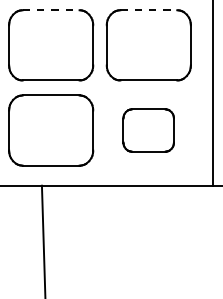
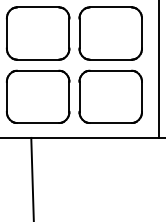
line: (51, 10) -> (38, 7), dashed -> solid
line: (149, 10) -> (111, 7), dashed -> solid
part: (148, 130) -> (110, 96), size x1.67

